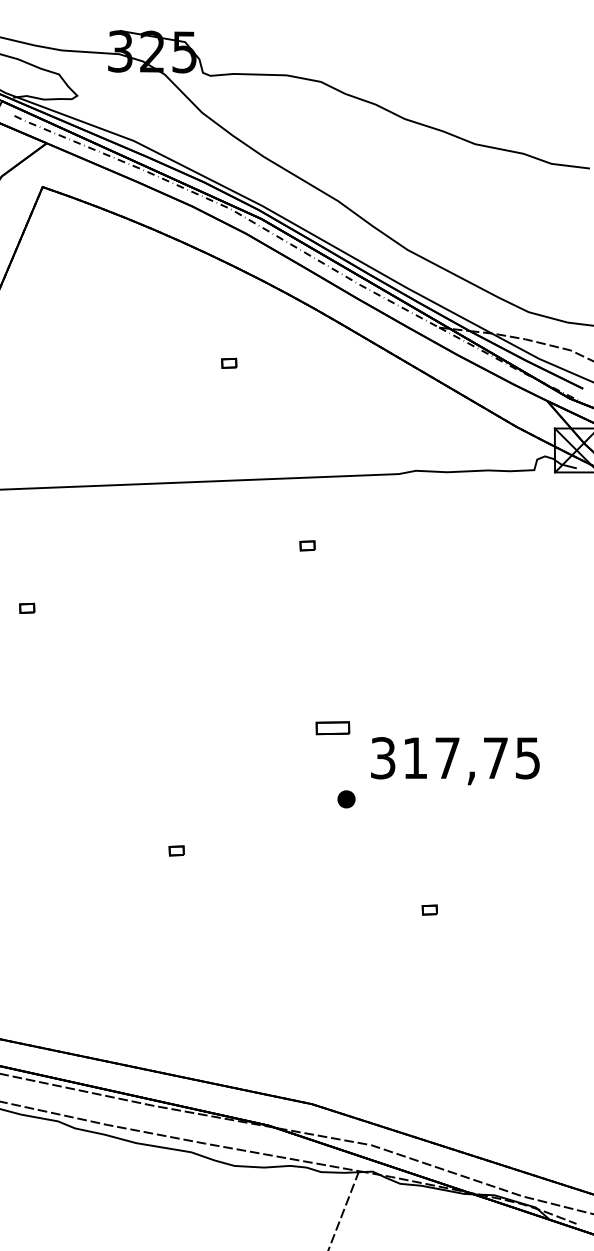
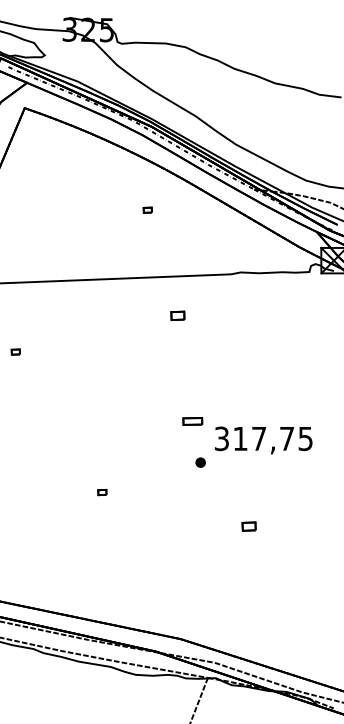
part: (228, 362) -> (147, 209), moved
part: (308, 545) -> (178, 315), size x1.6
part: (429, 909) -> (248, 526), size x1.6

